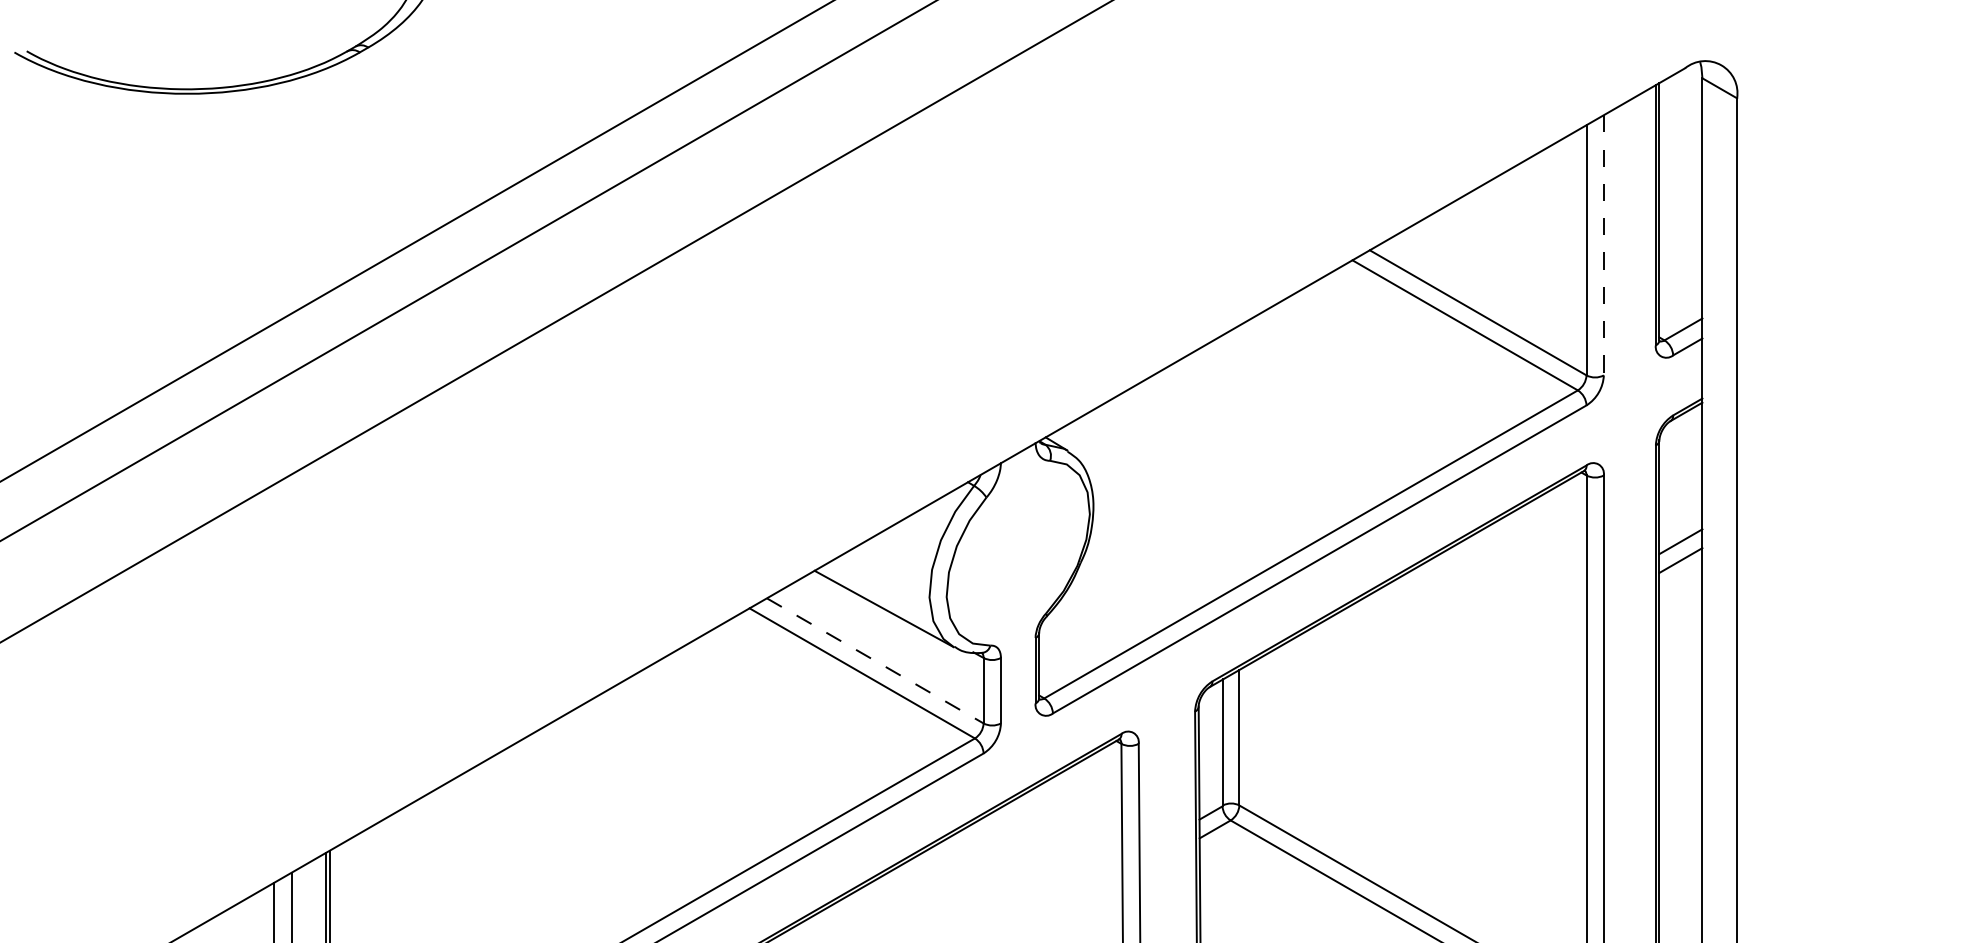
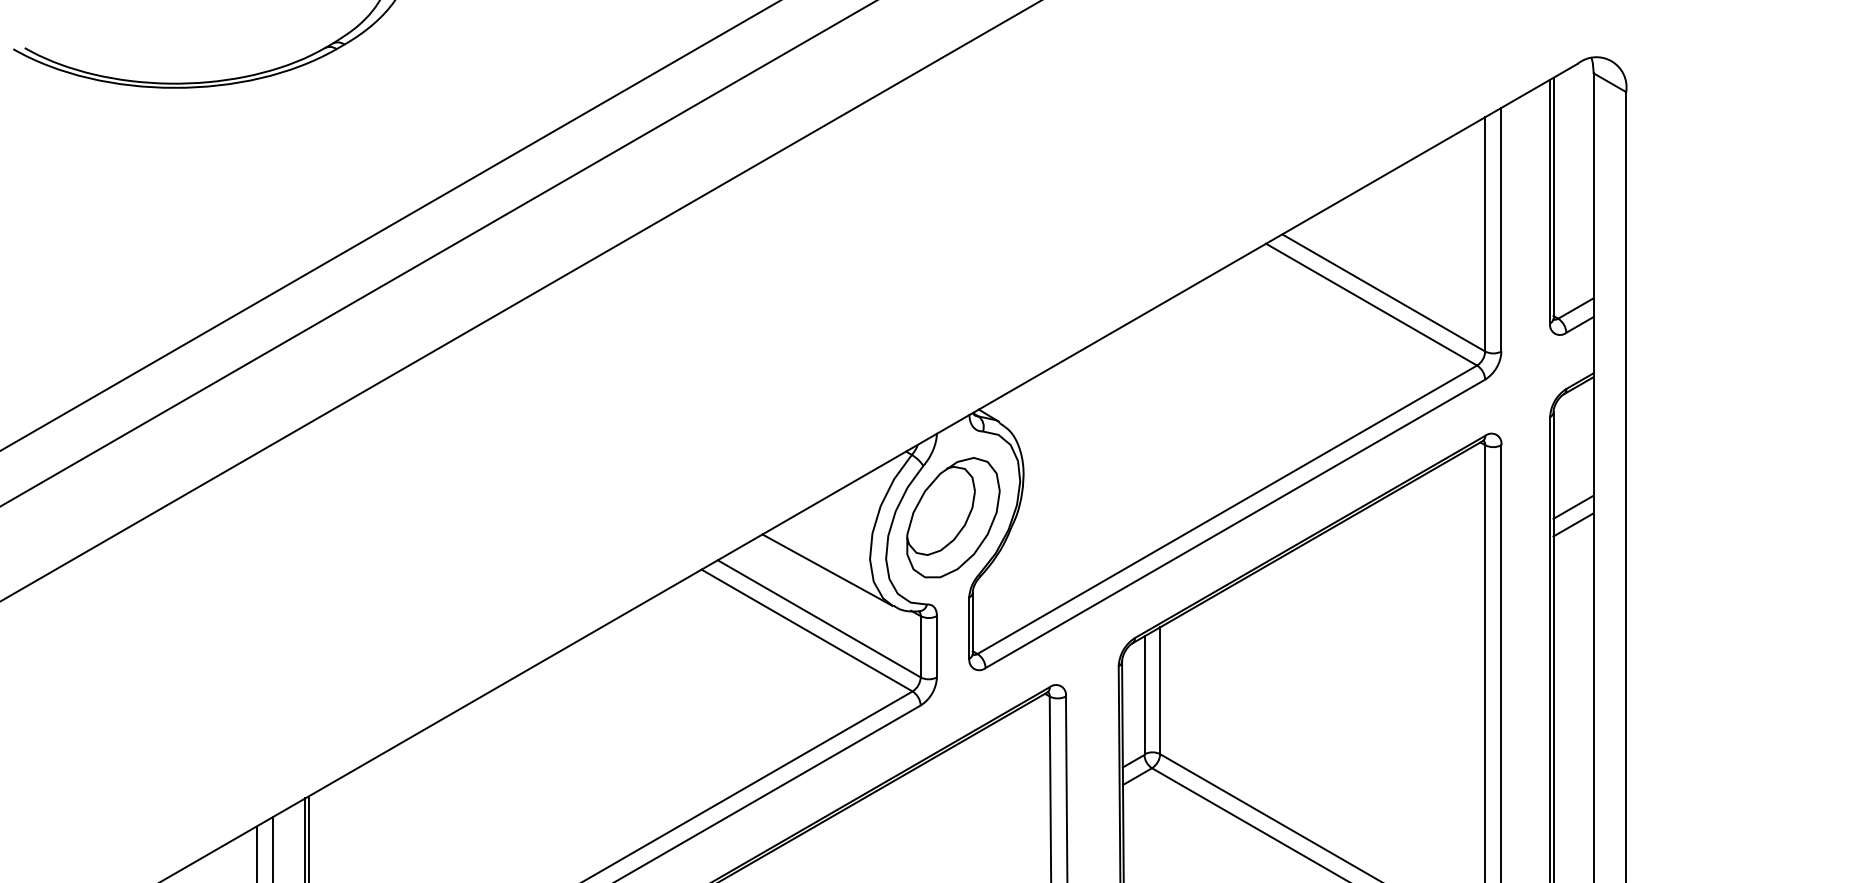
line: (1603, 245) -> (1501, 229), dashed -> solid
part: (1018, 552) -> (953, 517), added
line: (875, 661) -> (819, 619), dashed -> solid

